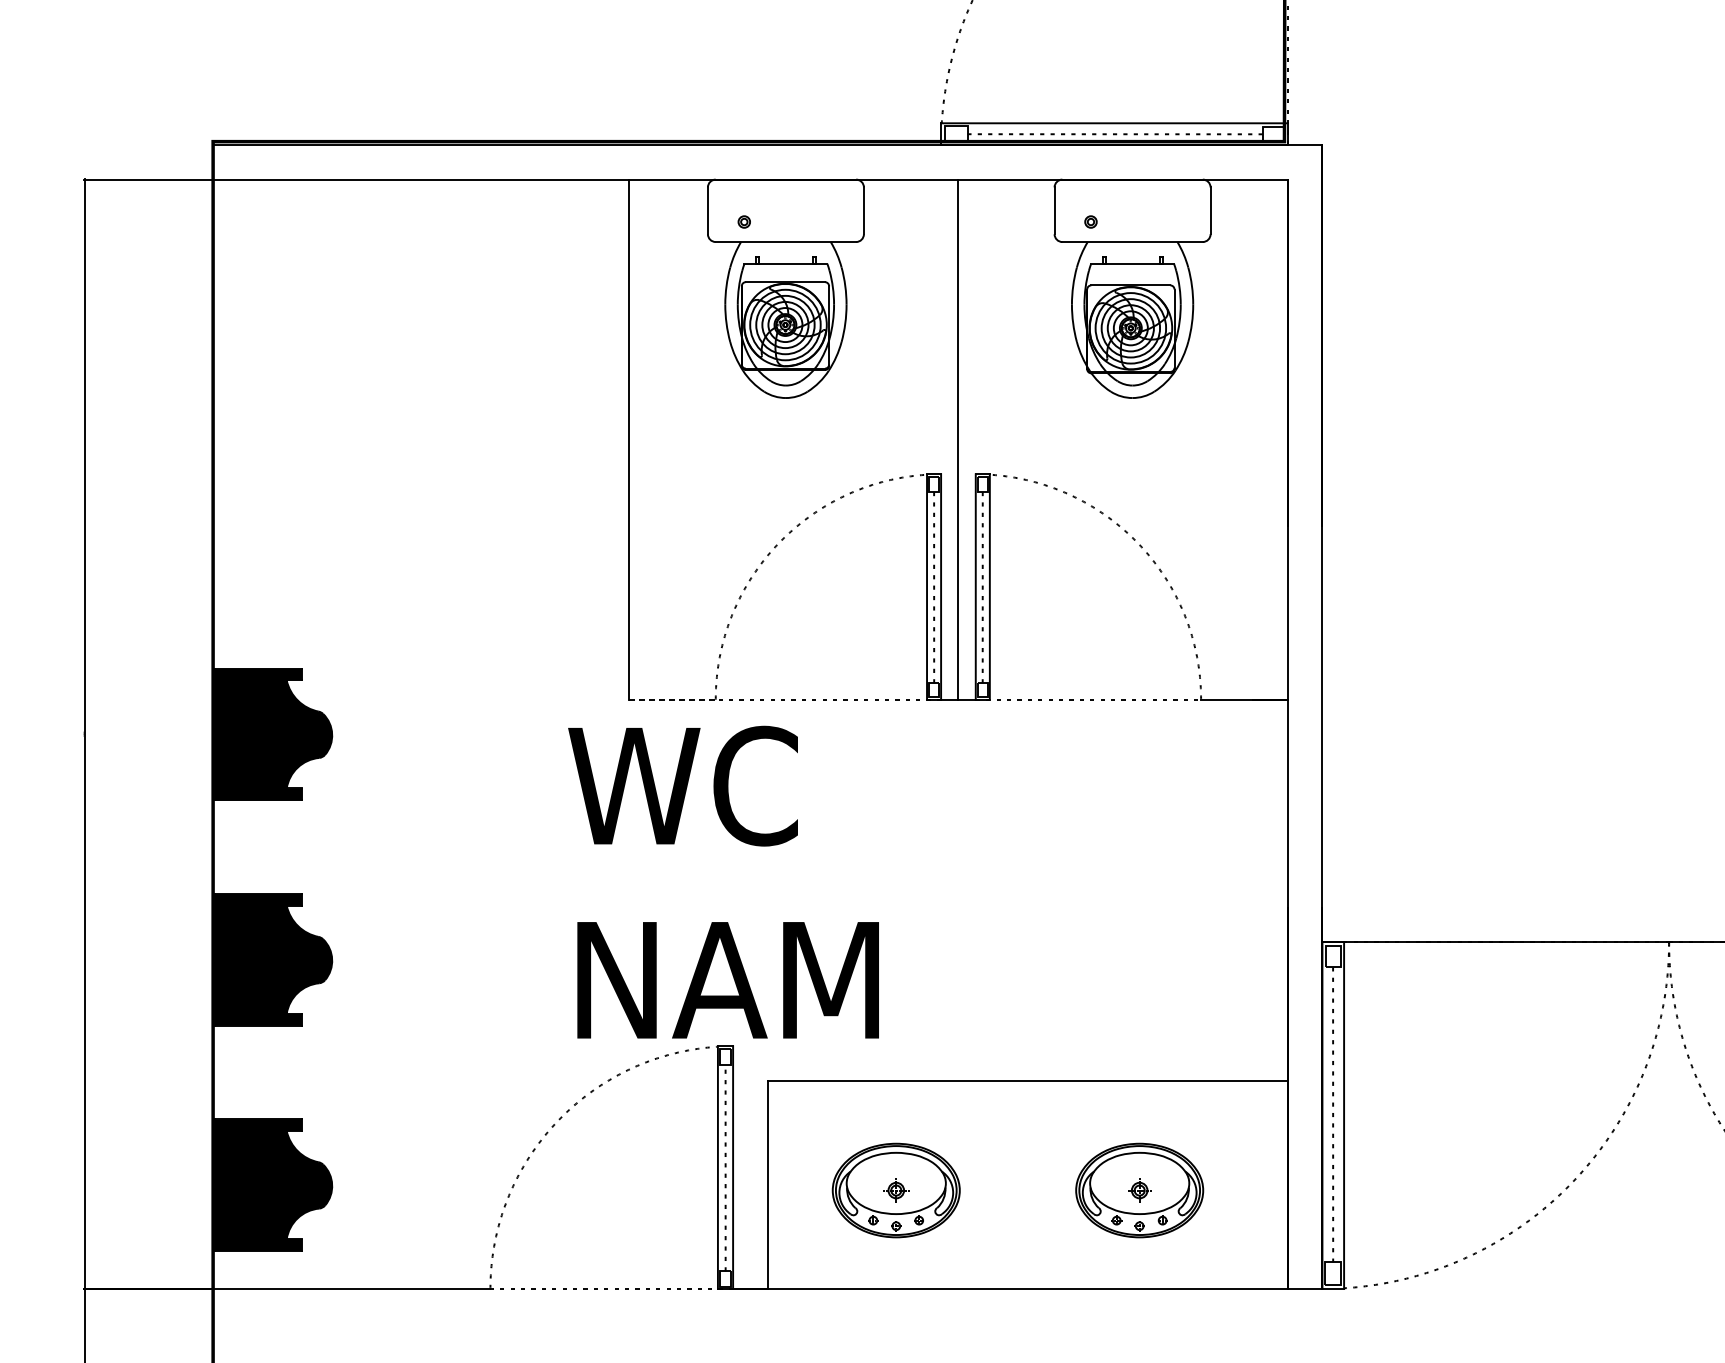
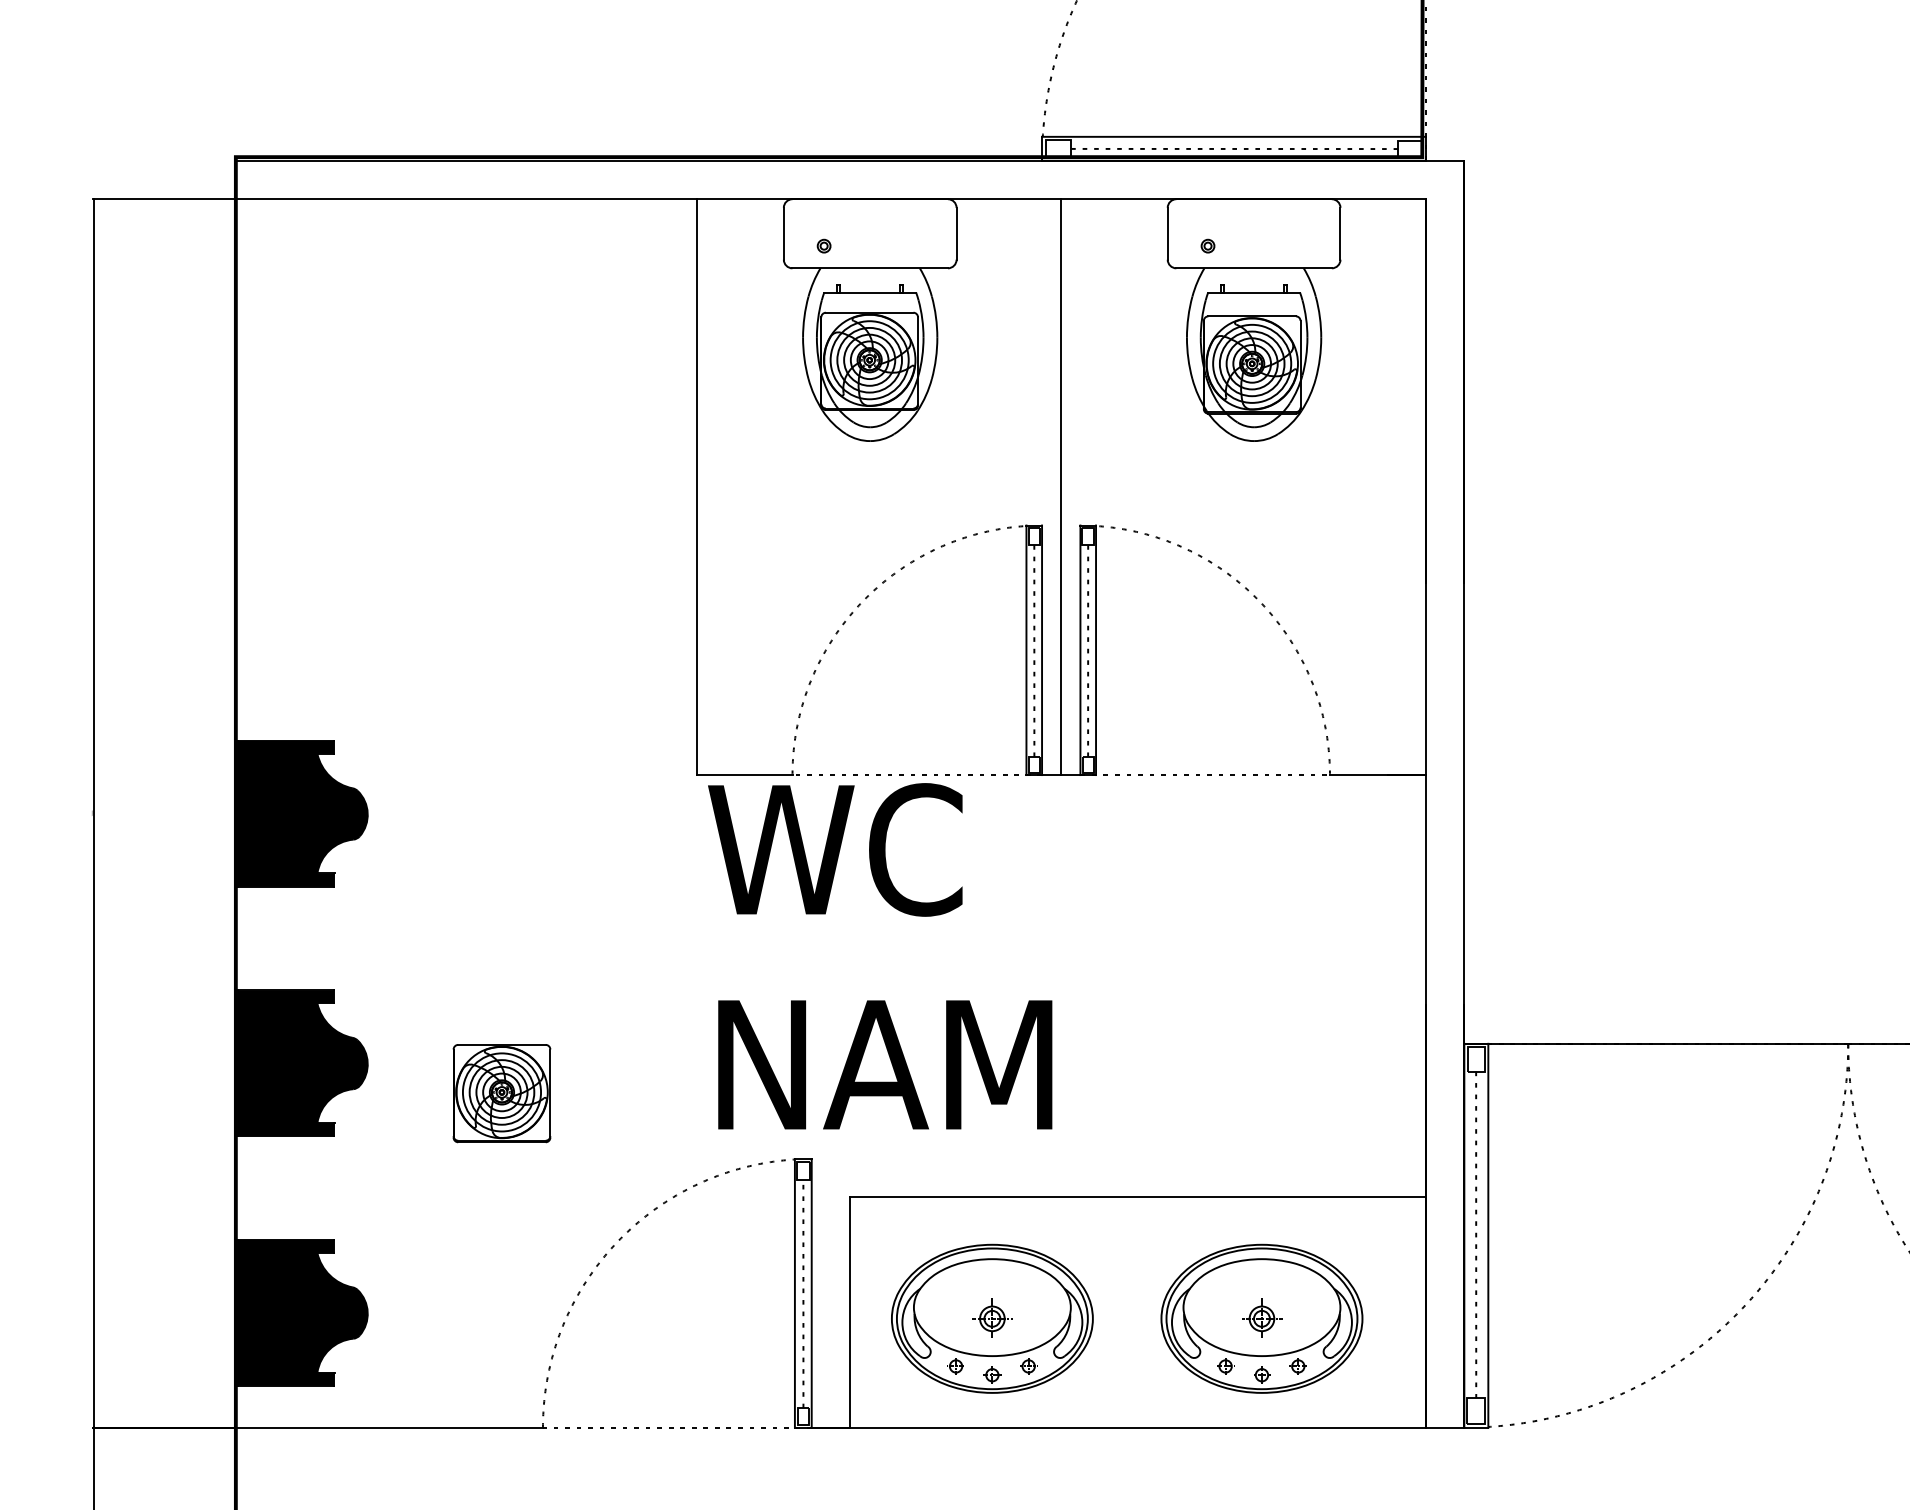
line: (672, 700) -> (744, 775), dashed -> solid
text: (723, 882) -> (880, 956), moved
part: (452, 987) -> (501, 1093), added
part: (896, 1190) -> (992, 1318), size x1.43
part: (1139, 1190) -> (1261, 1318), size x1.43

